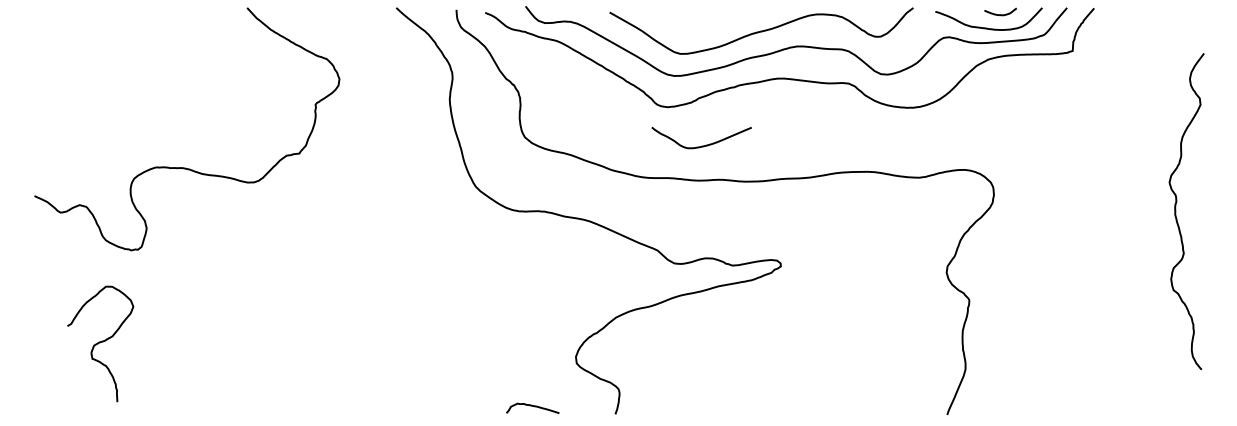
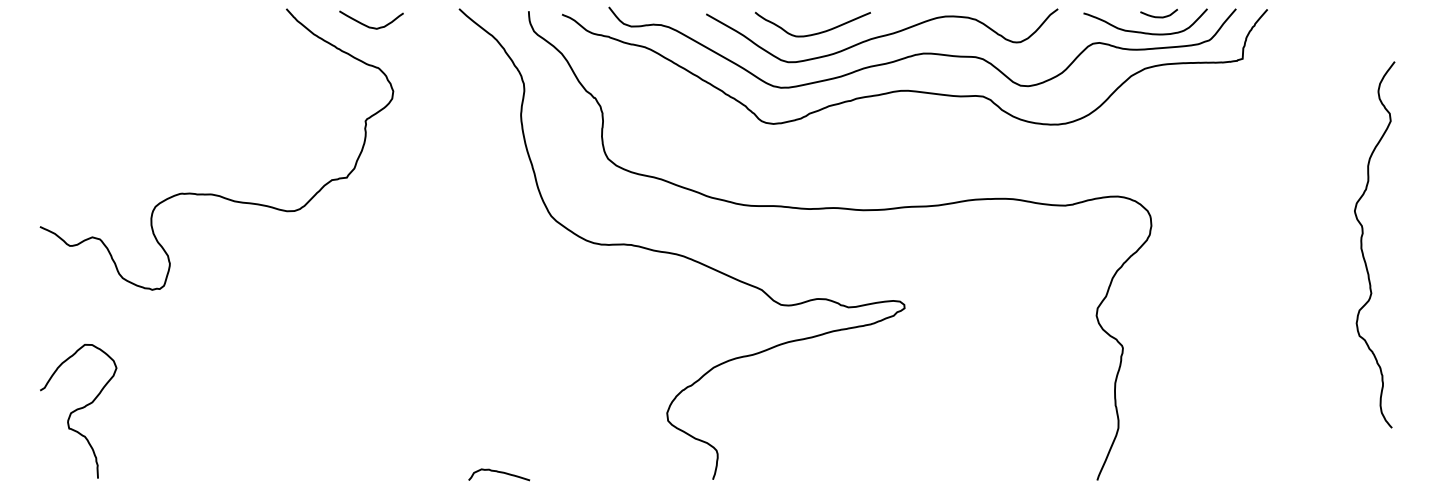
curve: (320, 23) -> (371, 26), added
curve: (702, 145) -> (813, 33), moved
curve: (100, 342) -> (78, 409), moved
curve: (533, 407) -> (500, 473), moved

